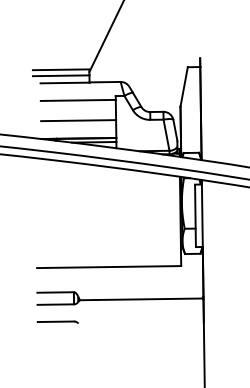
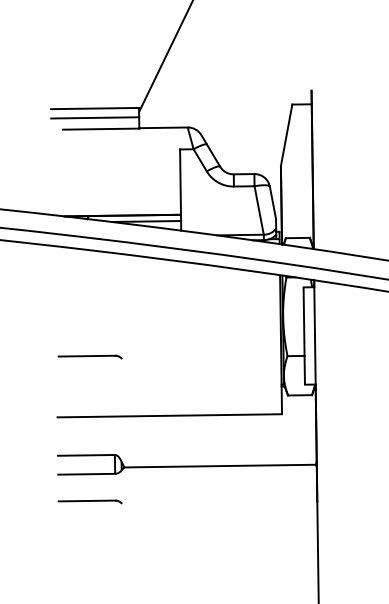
line: (77, 99) -> (120, 154), removed
line: (78, 120) -> (122, 187), removed
line: (57, 228) -> (89, 355), added

